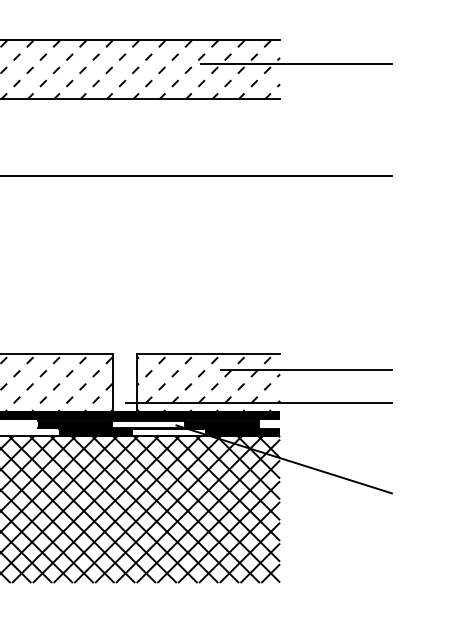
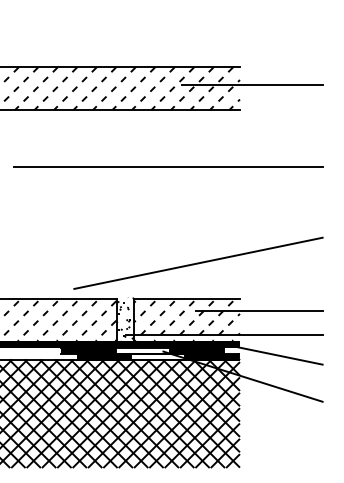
line: (223, 304) -> (198, 262), added
hatch: (123, 382) -> (124, 319), added
line: (325, 429) -> (273, 354), added

